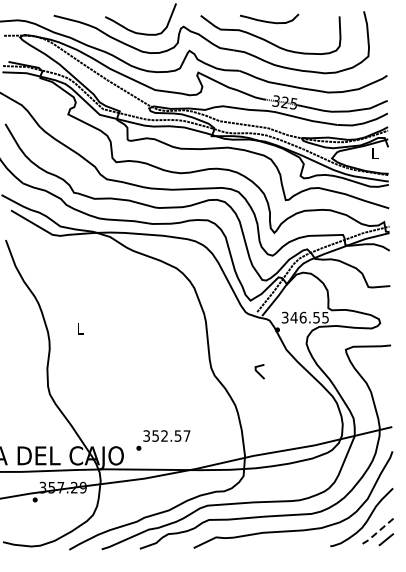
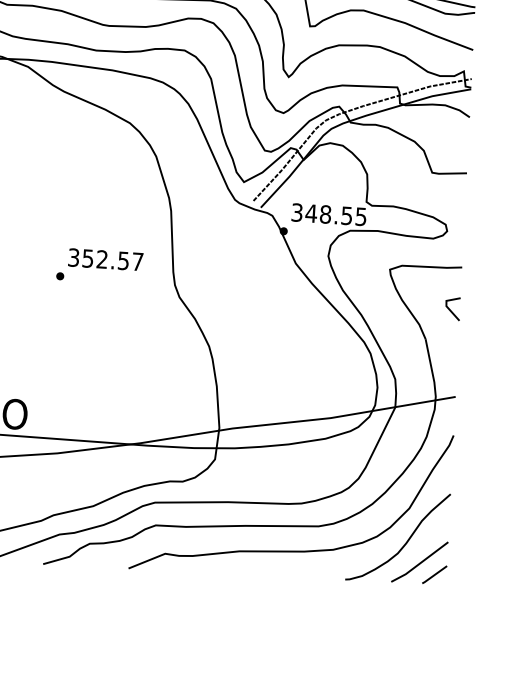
text: (302, 317) -> (324, 214), 346.55 -> 348.55
line: (258, 371) -> (450, 308), moved
text: (163, 440) -> (100, 266), moved
line: (376, 533) -> (419, 564), dashed -> solid

